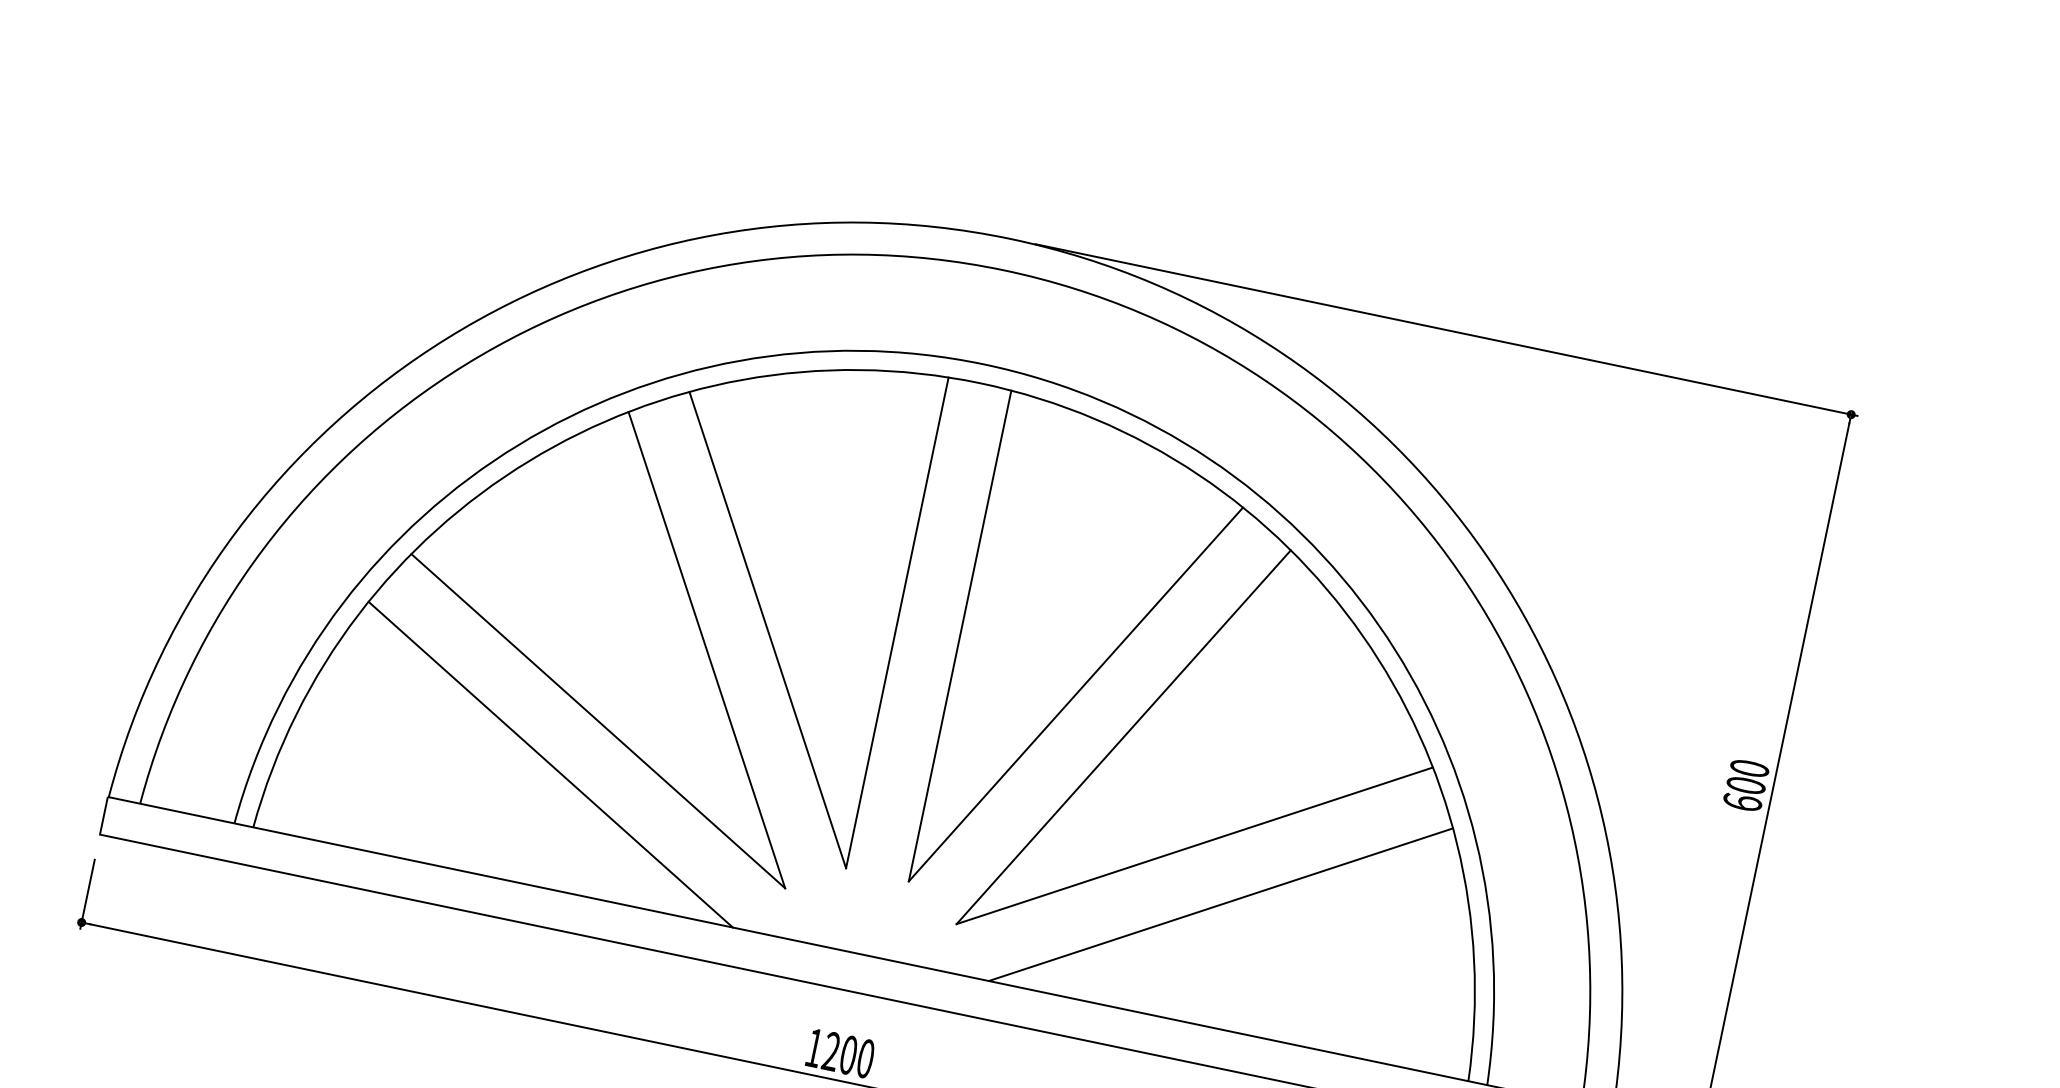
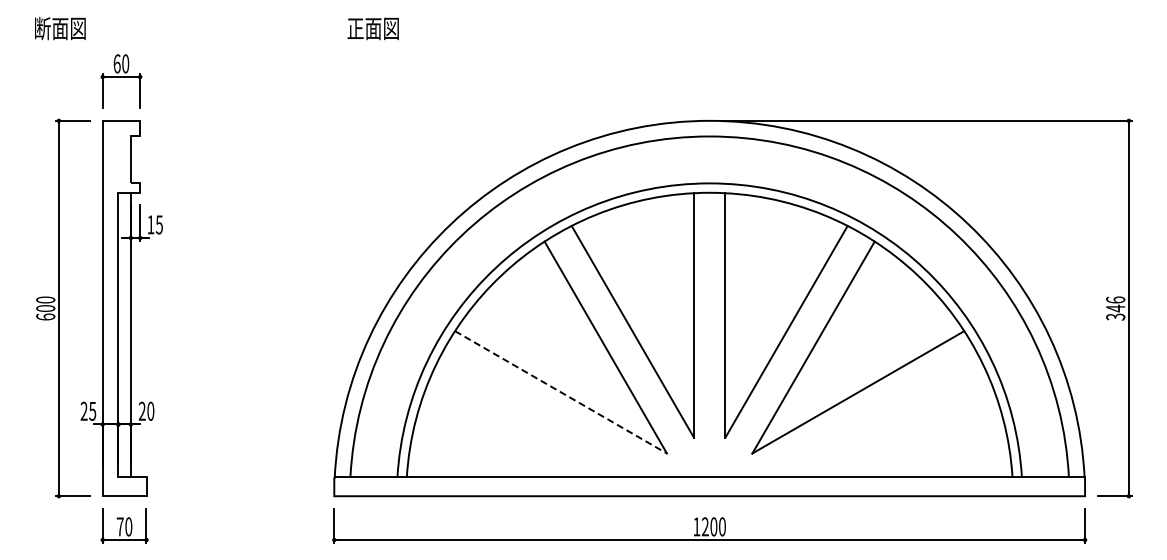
line: (599, 721) -> (561, 392), solid -> dashed
line: (550, 763) -> (542, 417), removed
text: (1745, 785) -> (1115, 308), 600 -> 346
line: (1220, 903) -> (876, 417), removed

